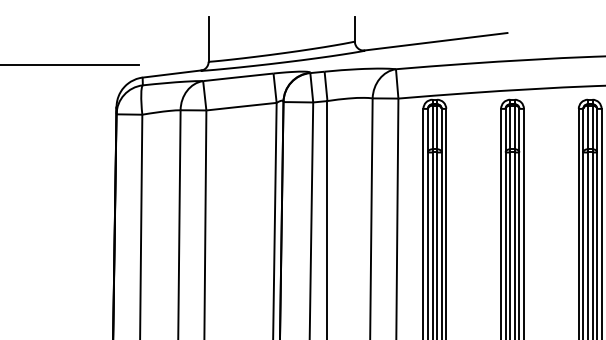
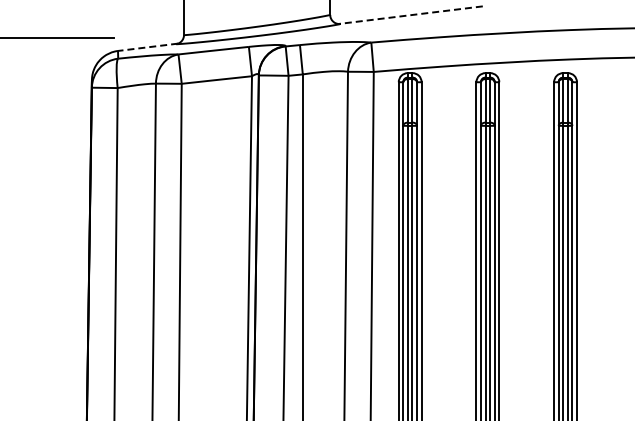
line: (435, 42) -> (410, 15), solid -> dashed
line: (172, 74) -> (147, 47), solid -> dashed

